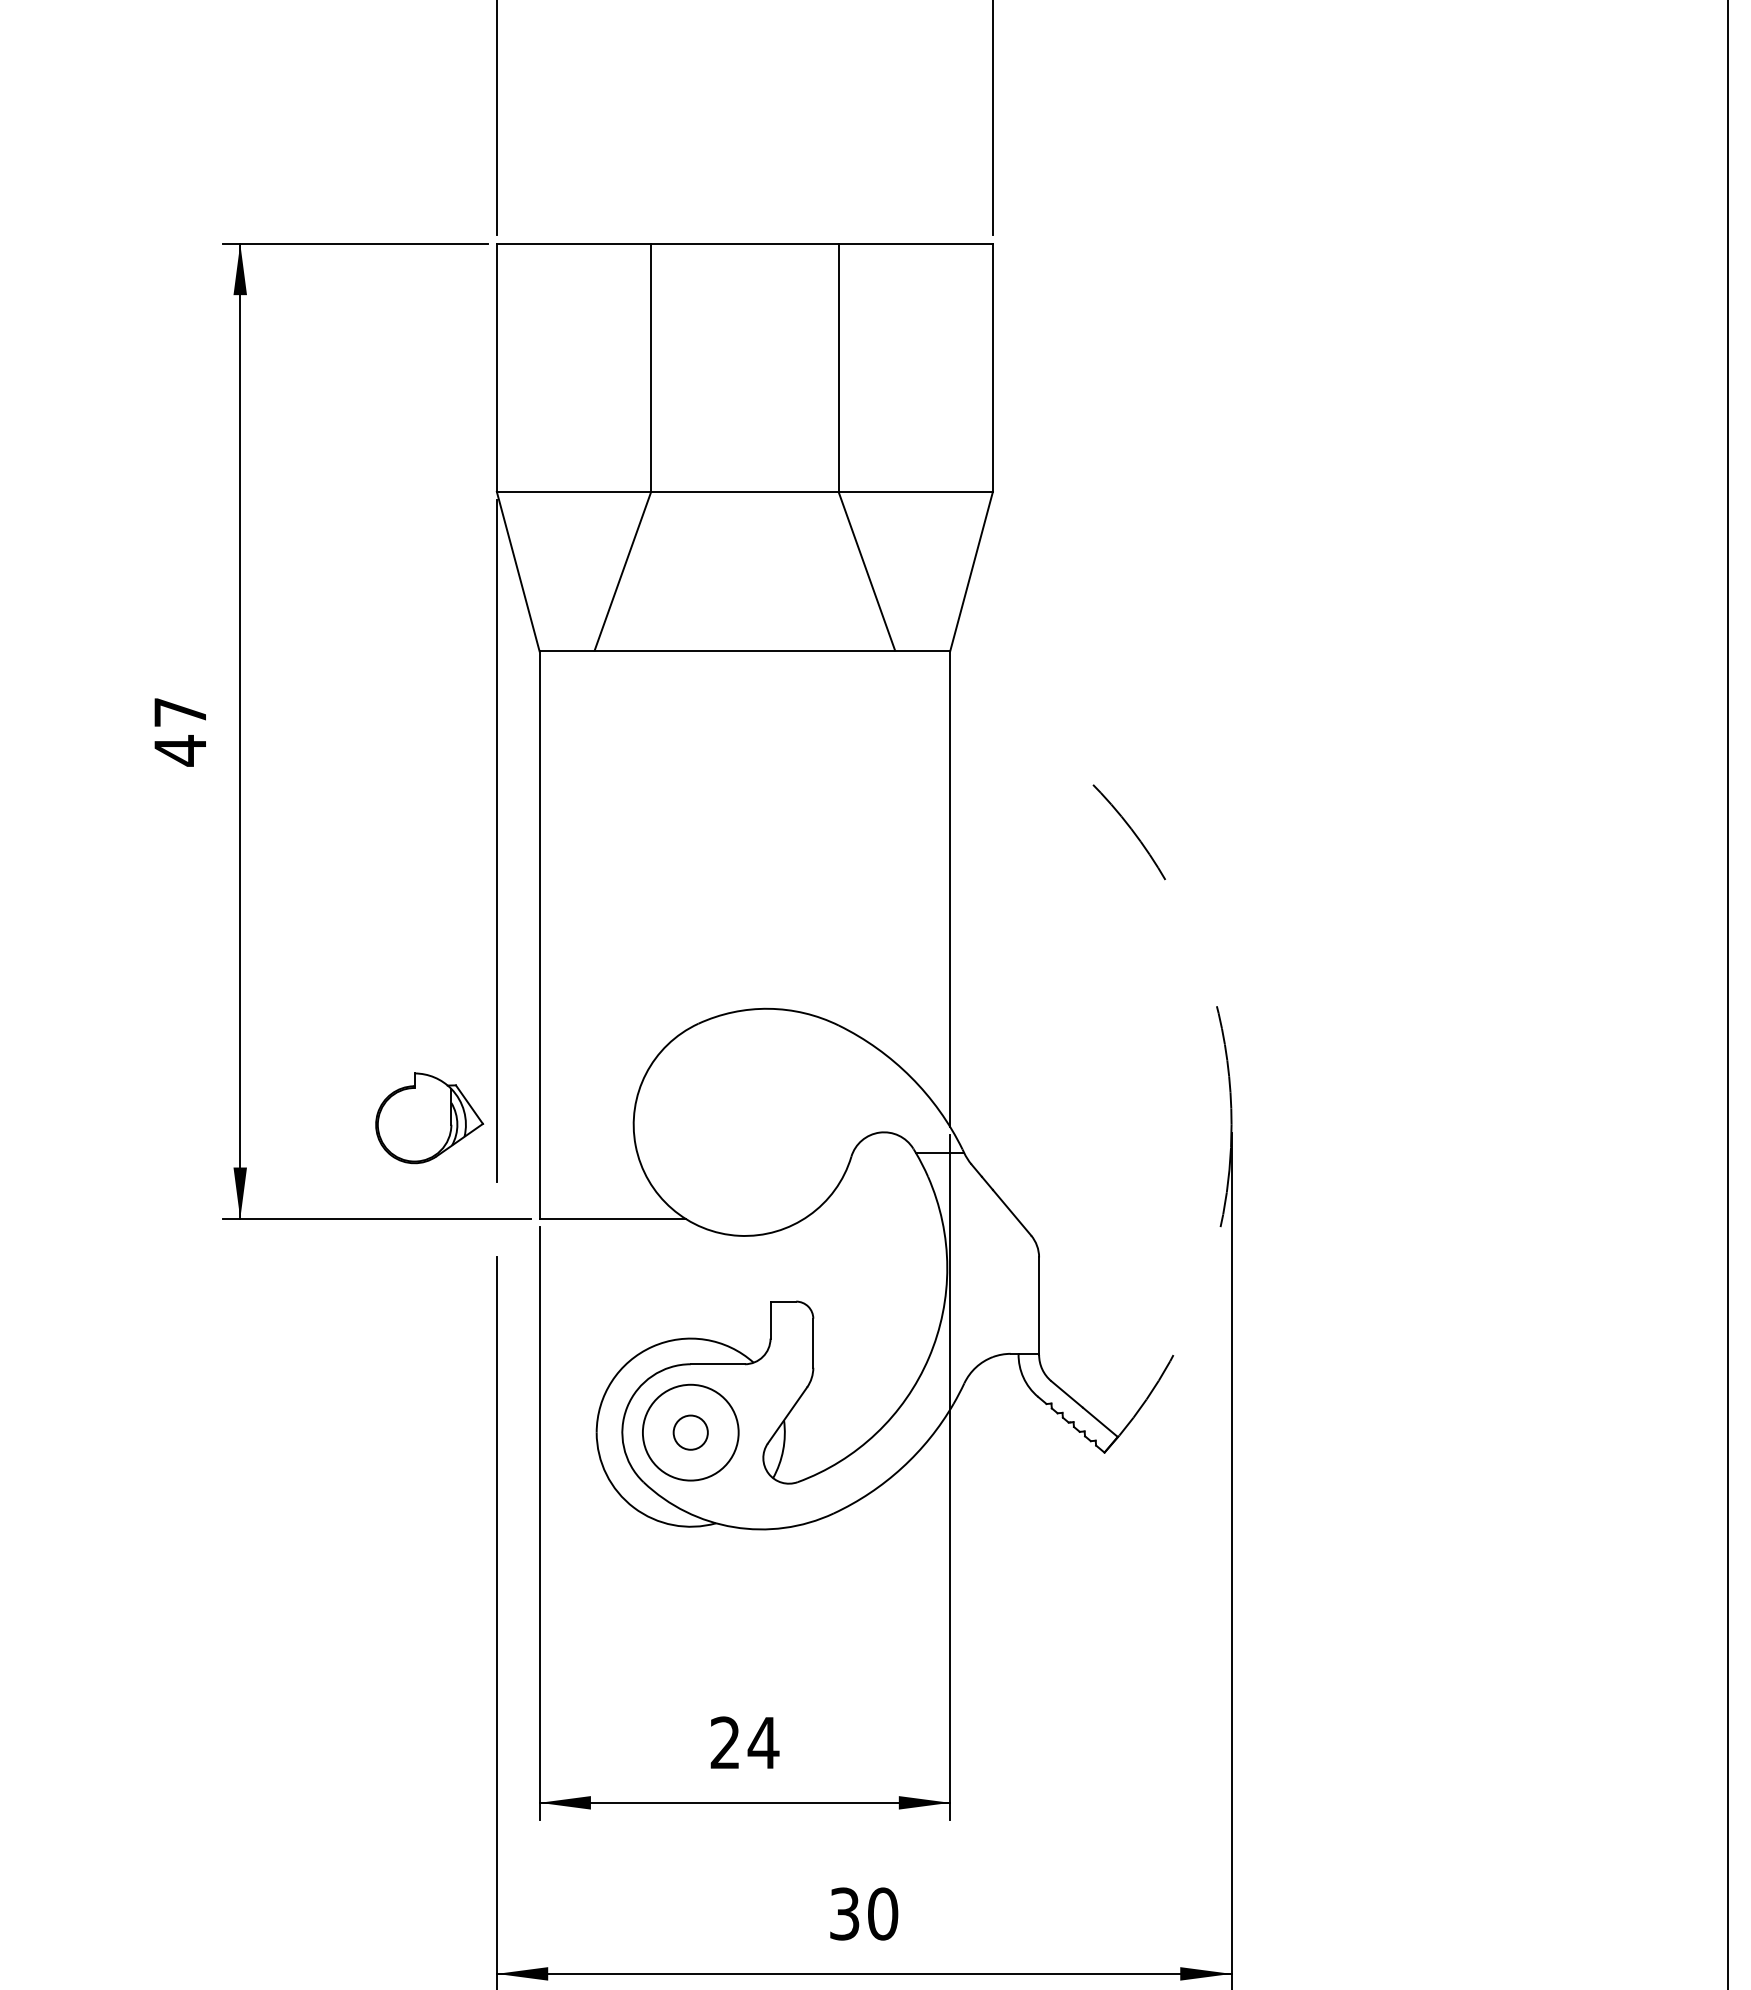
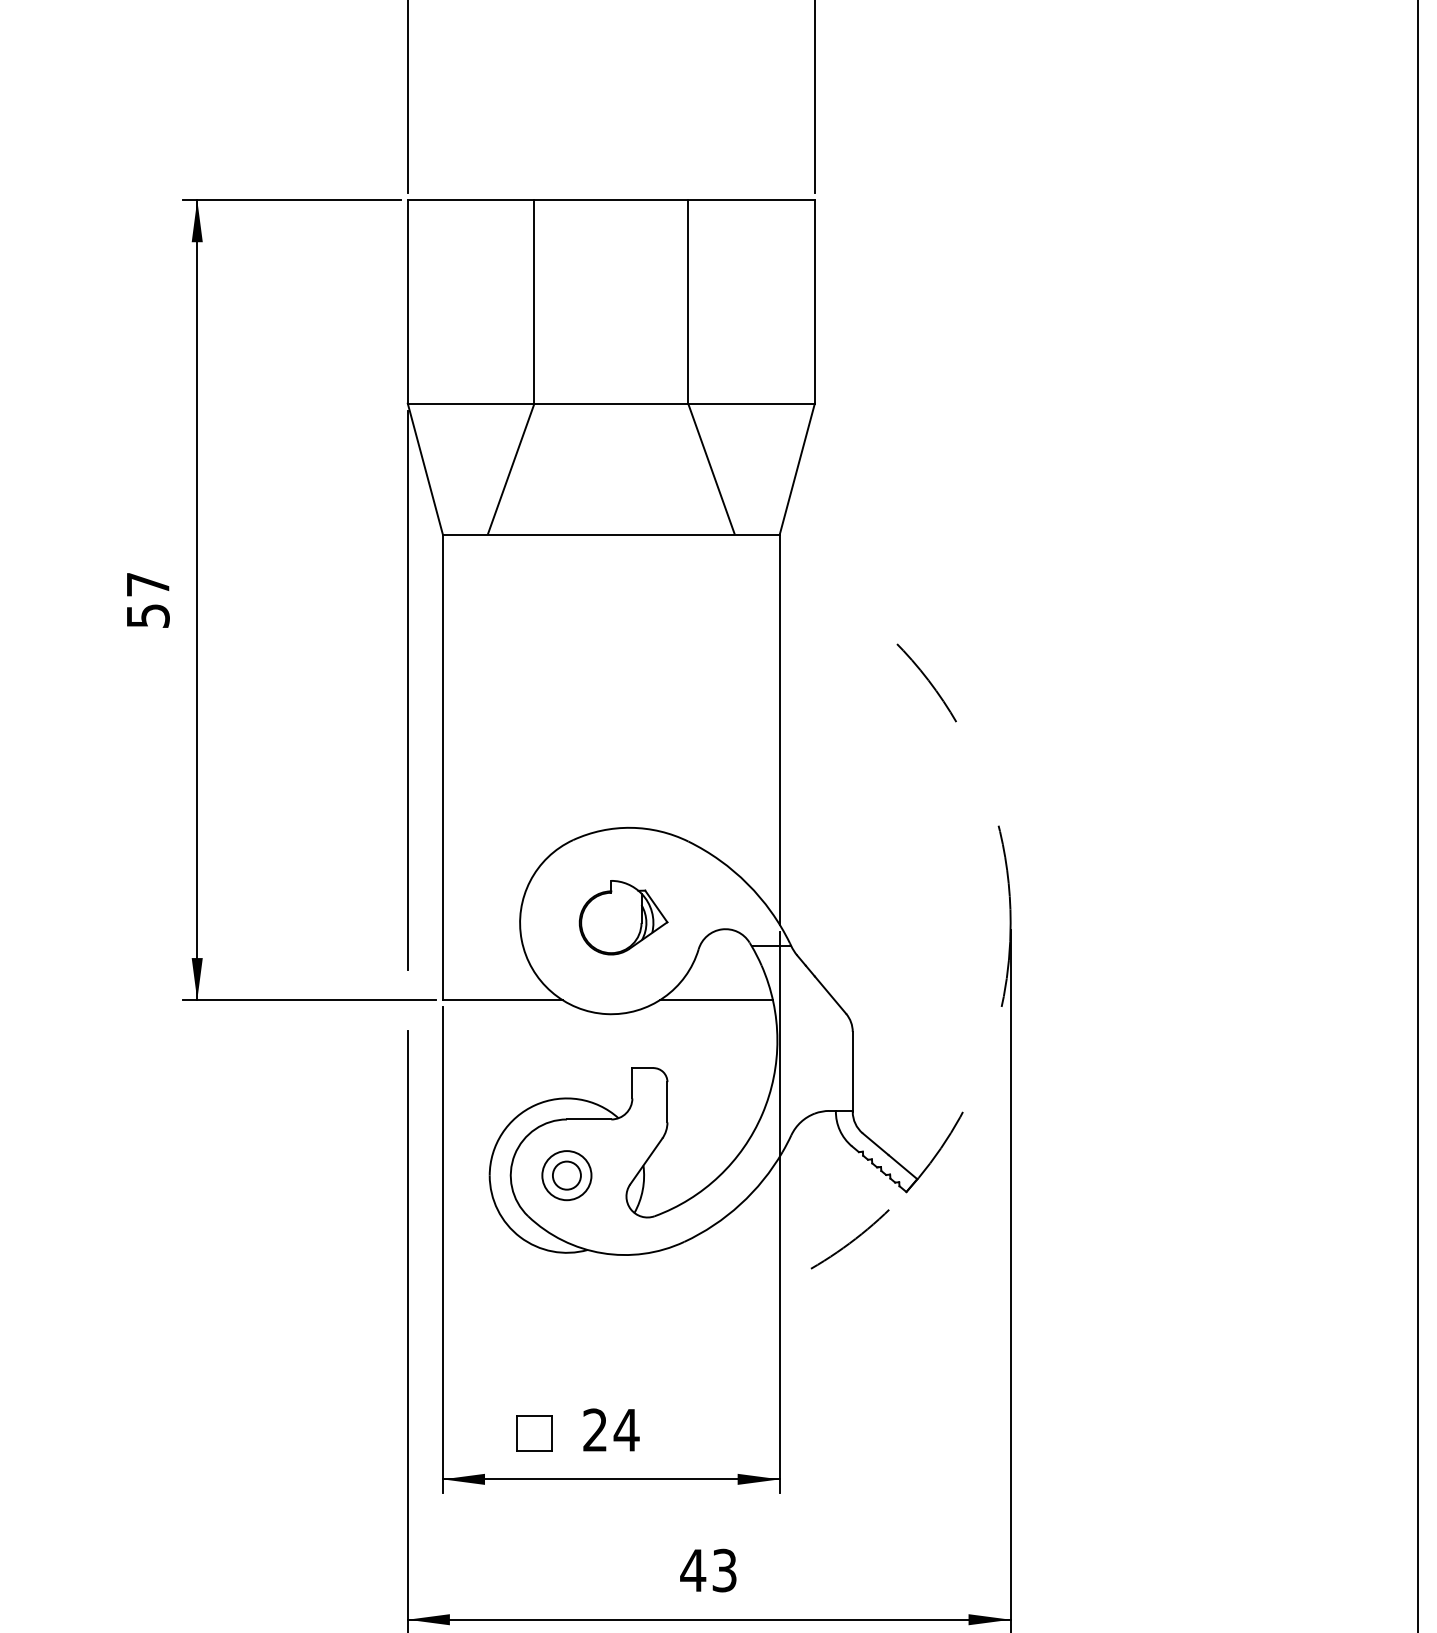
text: (180, 751) -> (148, 616), 47 -> 57
part: (429, 1118) -> (623, 917), moved
line: (871, 1219) -> (715, 1000), added
circle: (690, 1432) -> (566, 1175), size x0.62
arc: (1037, 1511) -> (851, 1240), added
part: (651, 1746) -> (534, 1433), added
text: (863, 1913) -> (708, 1570), 30 -> 43

